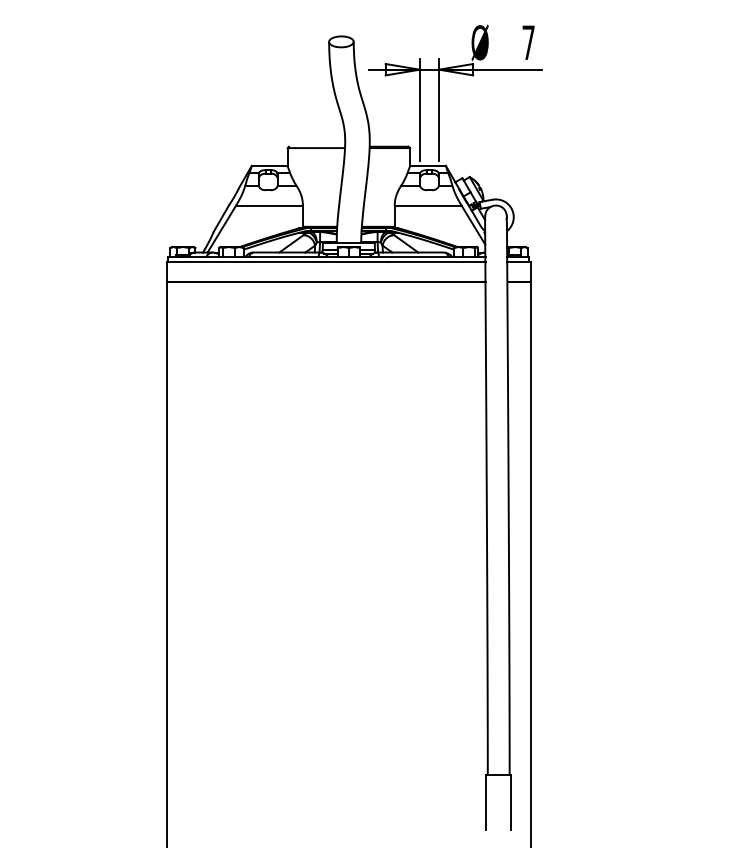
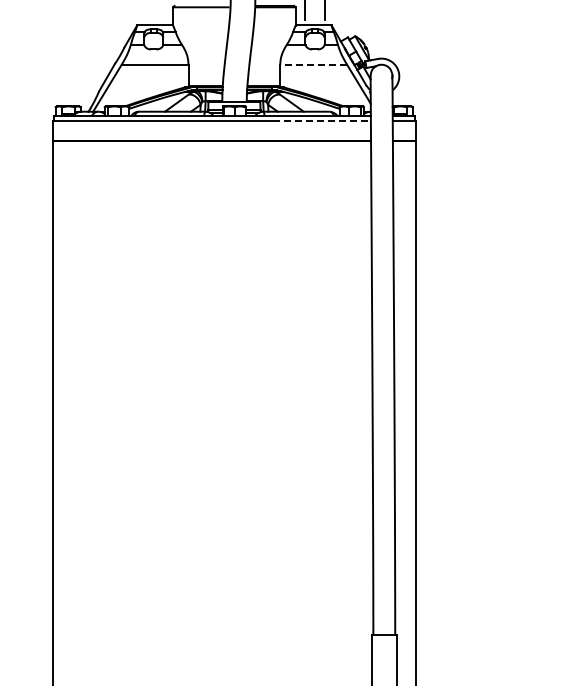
line: (427, 205) -> (313, 64), solid -> dashed
line: (436, 262) -> (322, 121), solid -> dashed

